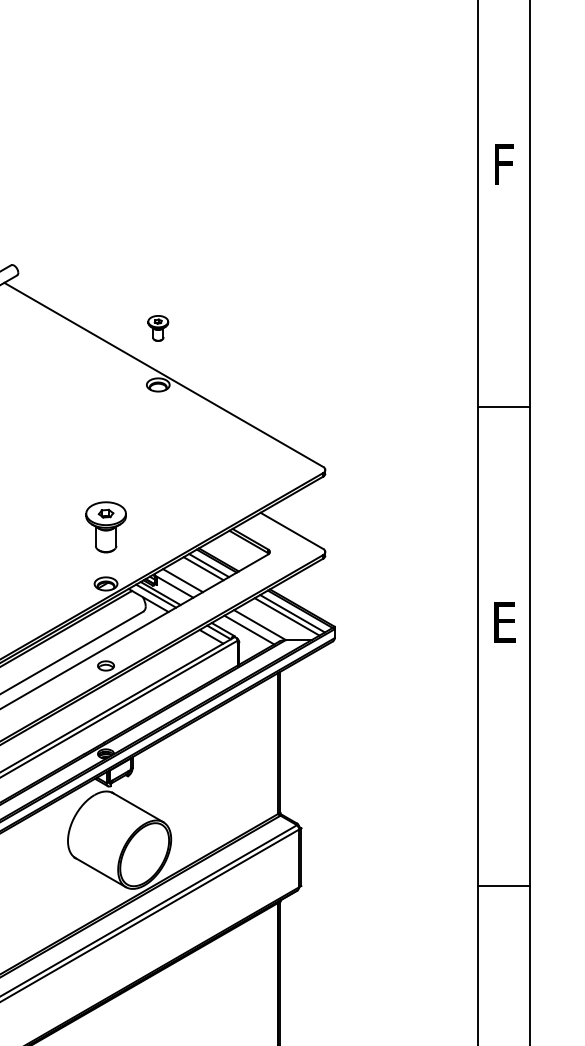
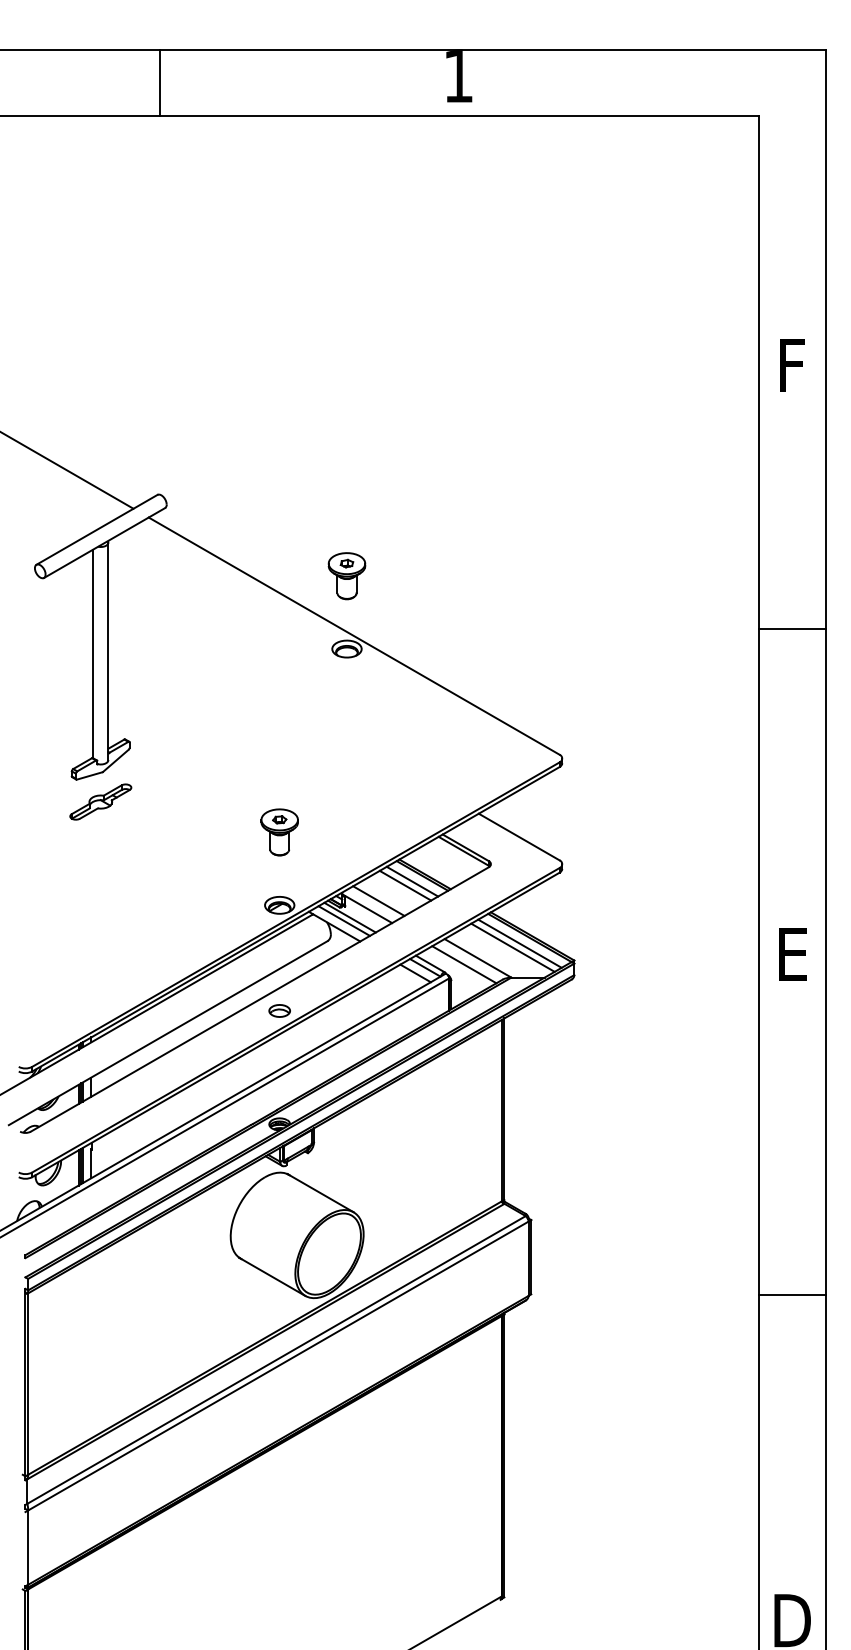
part: (157, 328) -> (346, 576), size x1.43
line: (503, 406) -> (791, 628), moved
part: (105, 527) -> (279, 832), size x0.71

